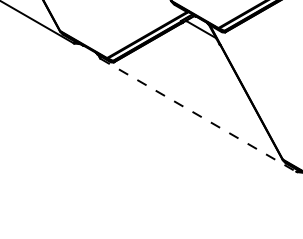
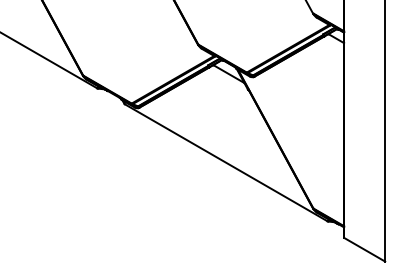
line: (198, 115) -> (226, 162), dashed -> solid

